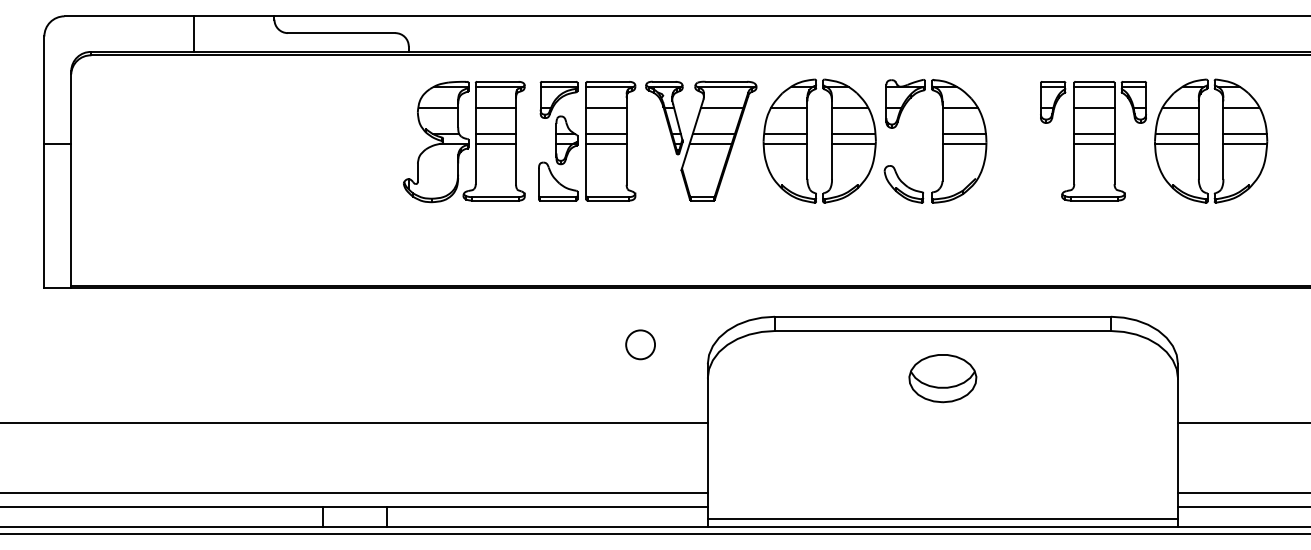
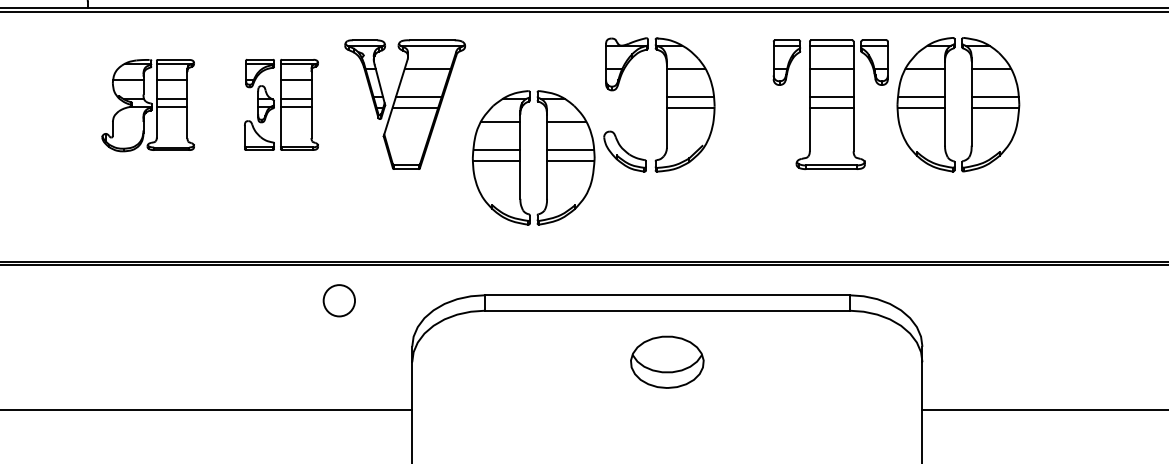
part: (807, 140) -> (520, 157), moved
part: (464, 141) -> (148, 105), size x0.7
part: (587, 141) -> (281, 105), size x0.7
circle: (640, 344) -> (339, 300), moved

